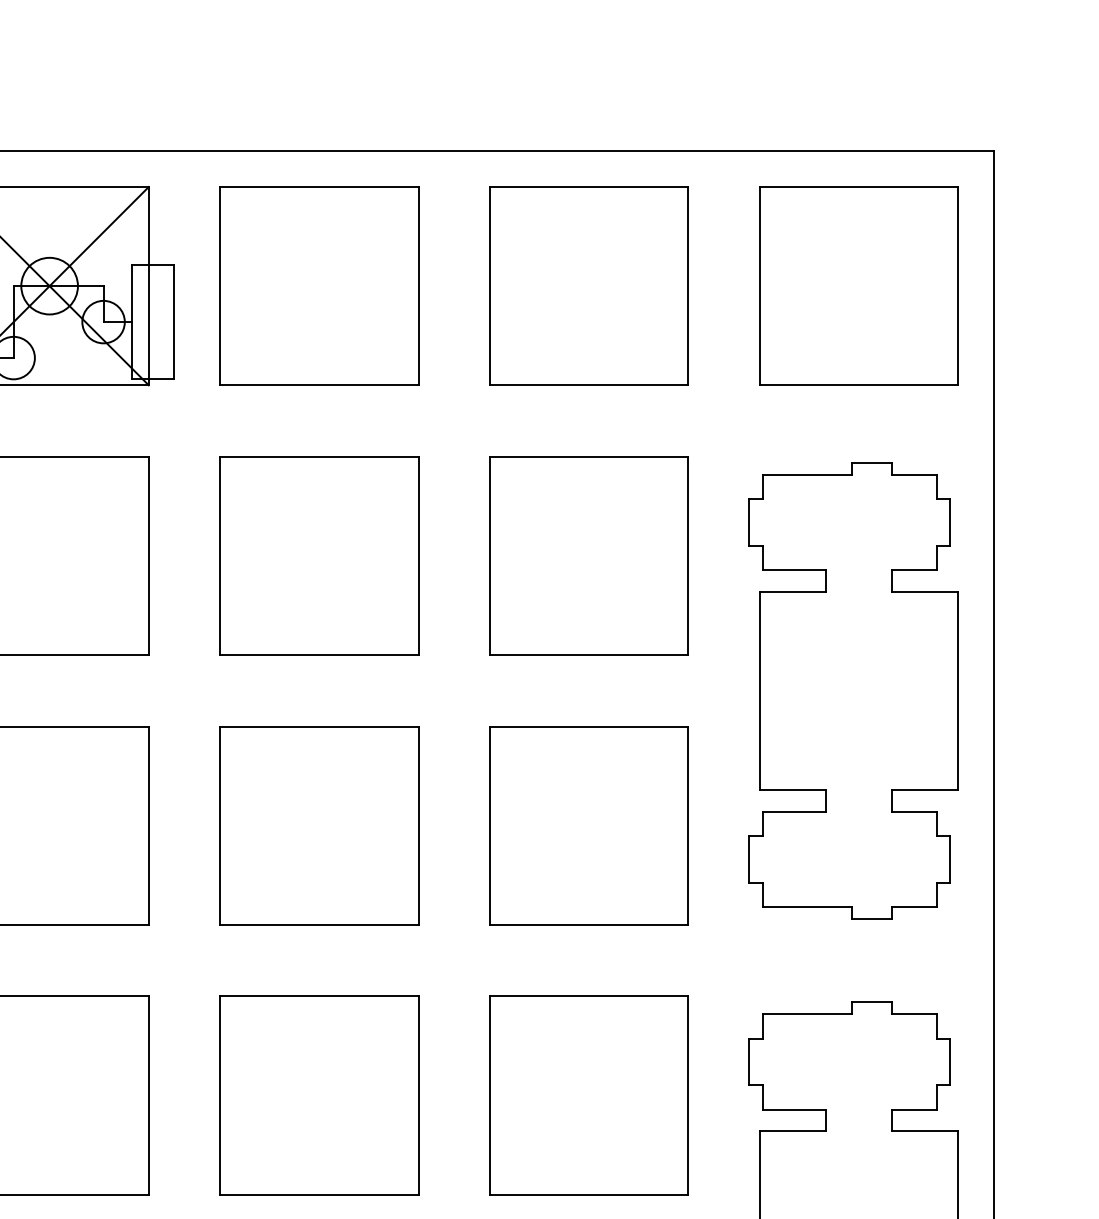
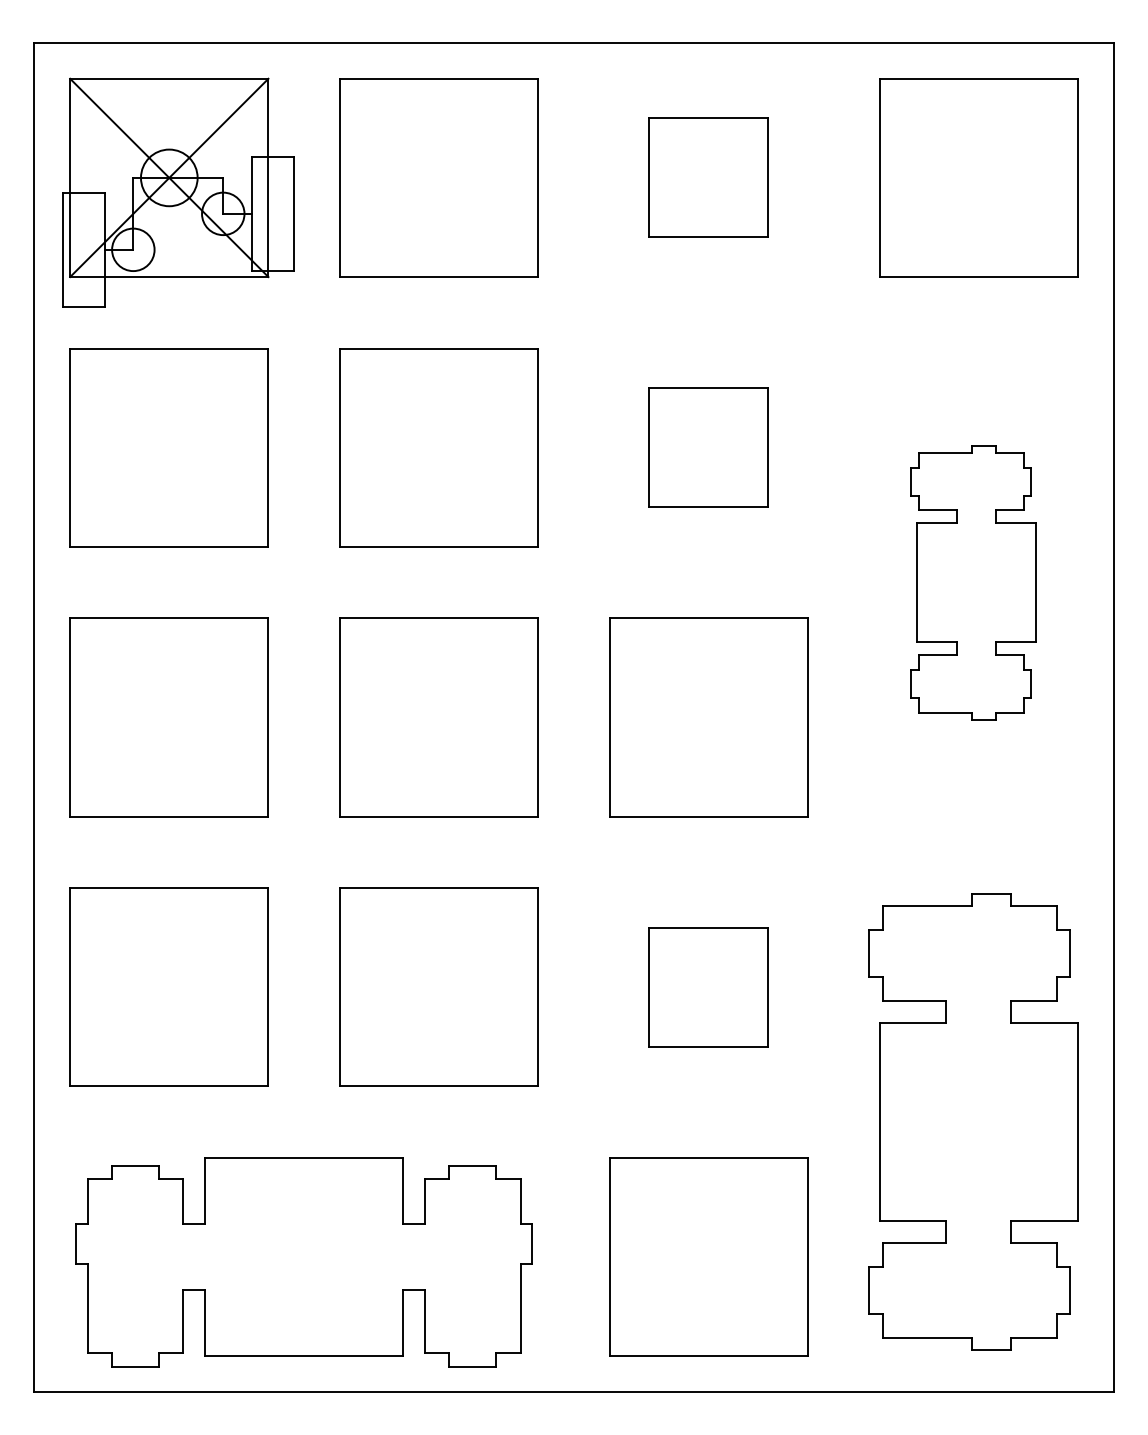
part: (588, 285) -> (708, 177), size x0.6
part: (588, 555) -> (708, 447), size x0.6
part: (853, 690) -> (973, 582), size x0.6
part: (588, 1094) -> (708, 986), size x0.6

